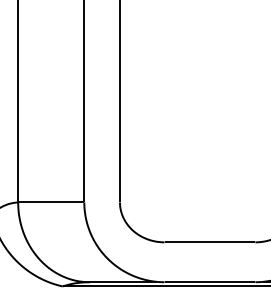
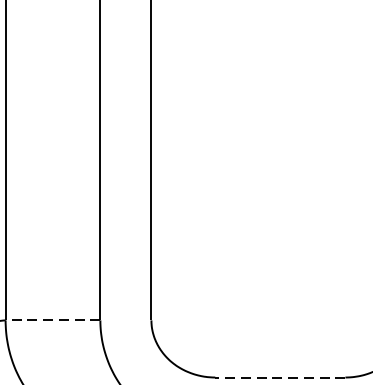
line: (50, 202) -> (51, 320), solid -> dashed
line: (209, 242) -> (279, 377), solid -> dashed

